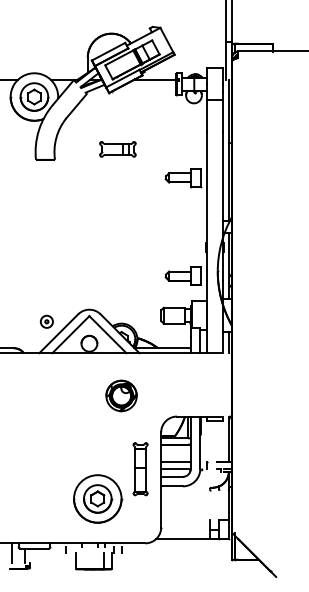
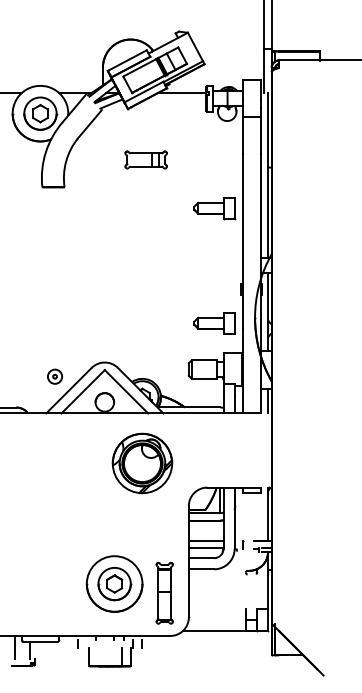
part: (117, 149) -> (145, 159), moved
part: (121, 395) -> (142, 463), size x1.67
part: (140, 469) -> (164, 593), moved

